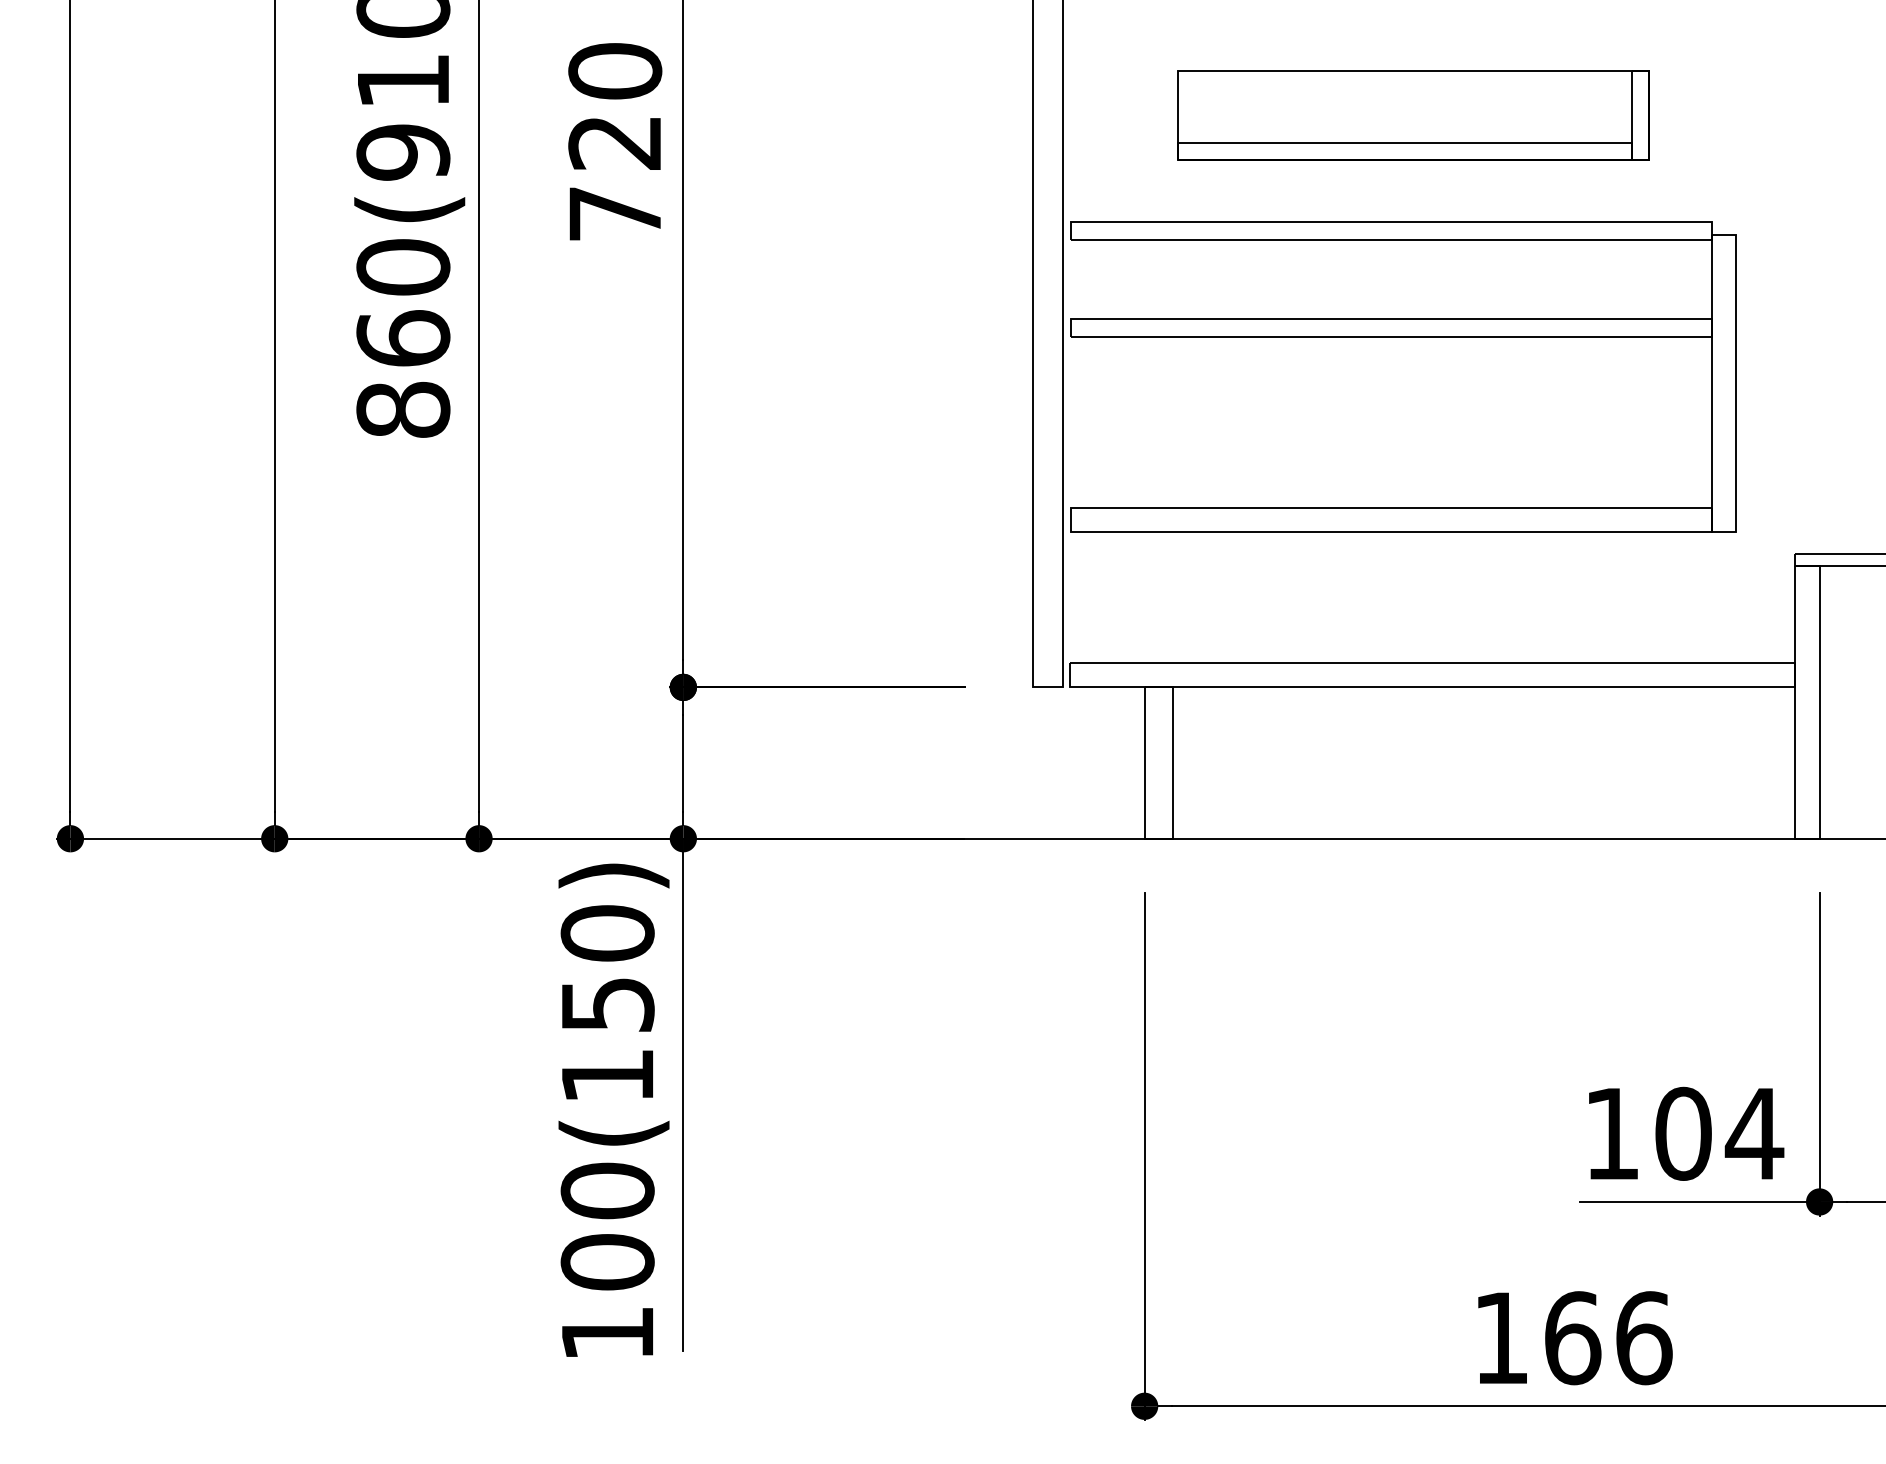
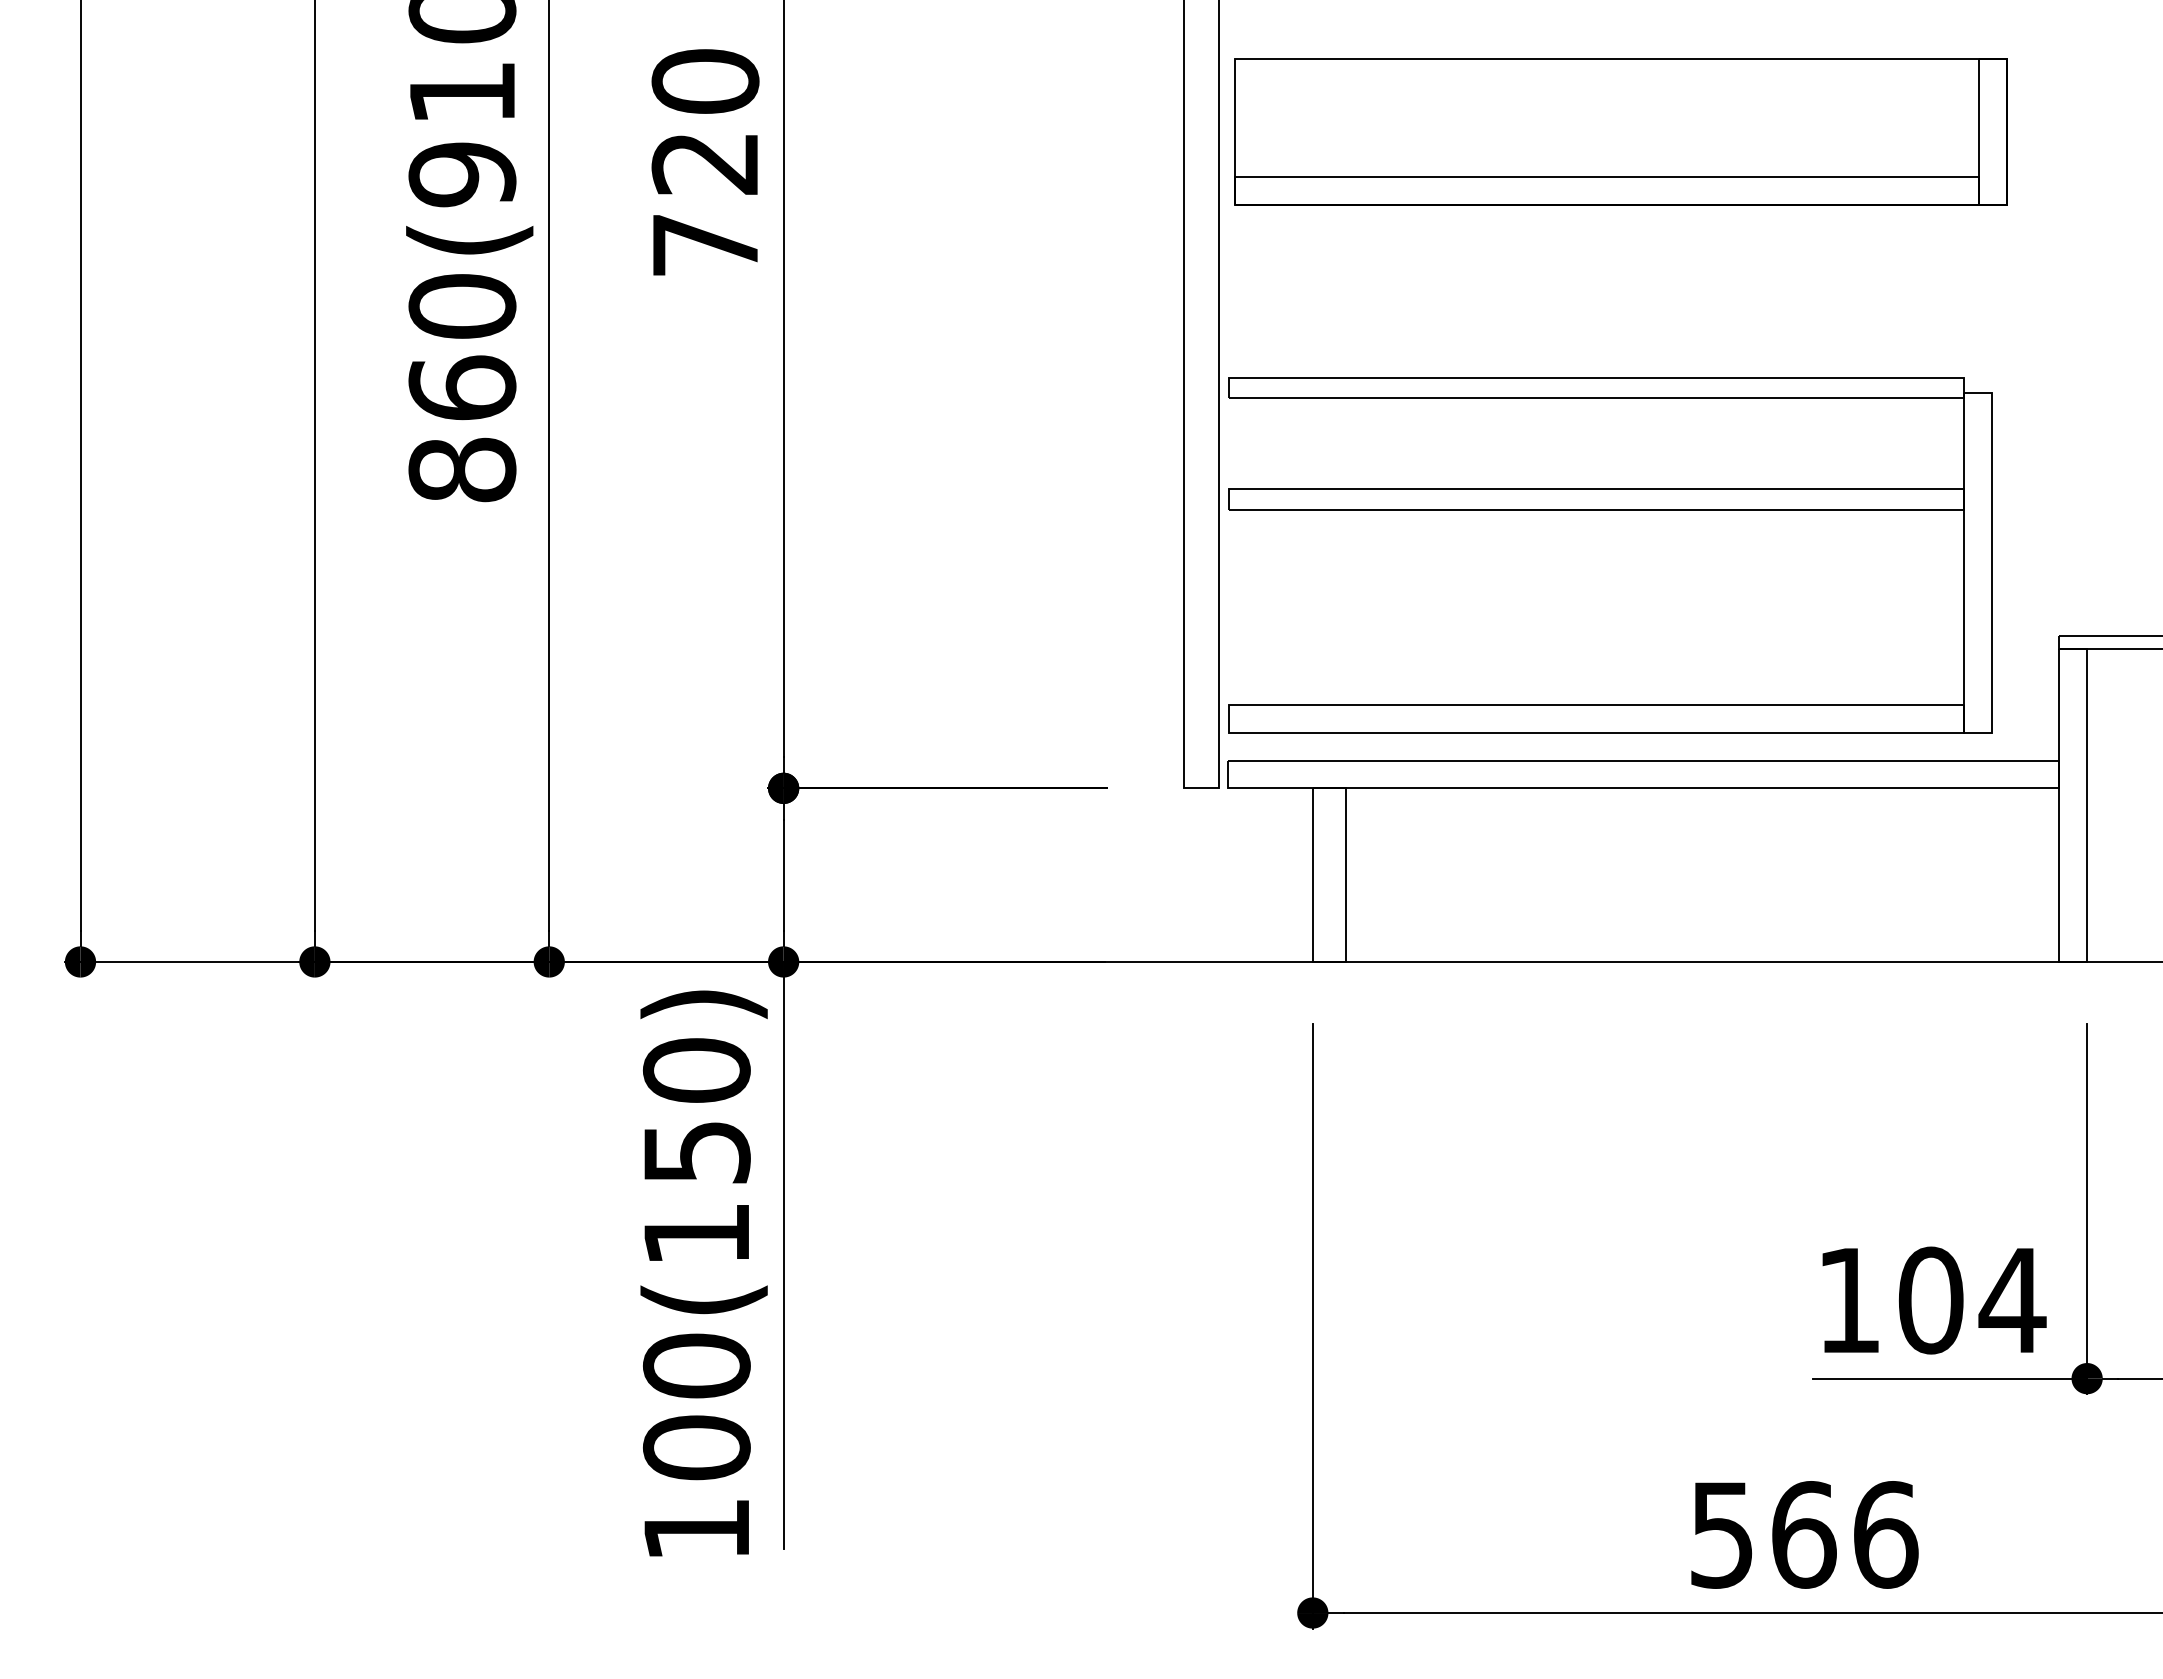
part: (1412, 114) -> (1620, 131), size x1.43
part: (1404, 337) -> (1610, 510), moved
text: (1500, 1338) -> (1721, 1535), 166 -> 566

